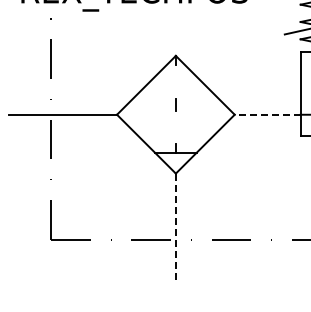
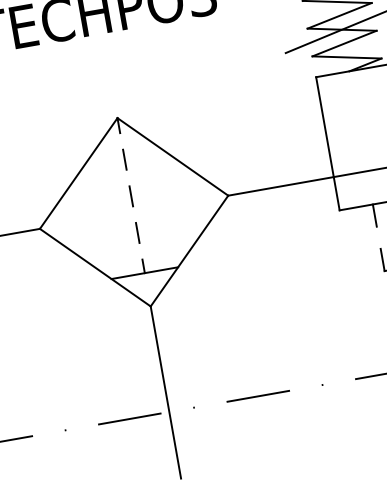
line: (175, 81) -> (124, 159), added
line: (267, 114) -> (280, 186), dashed -> solid
line: (175, 127) -> (137, 232), added
line: (175, 227) -> (165, 392), dashed -> solid

